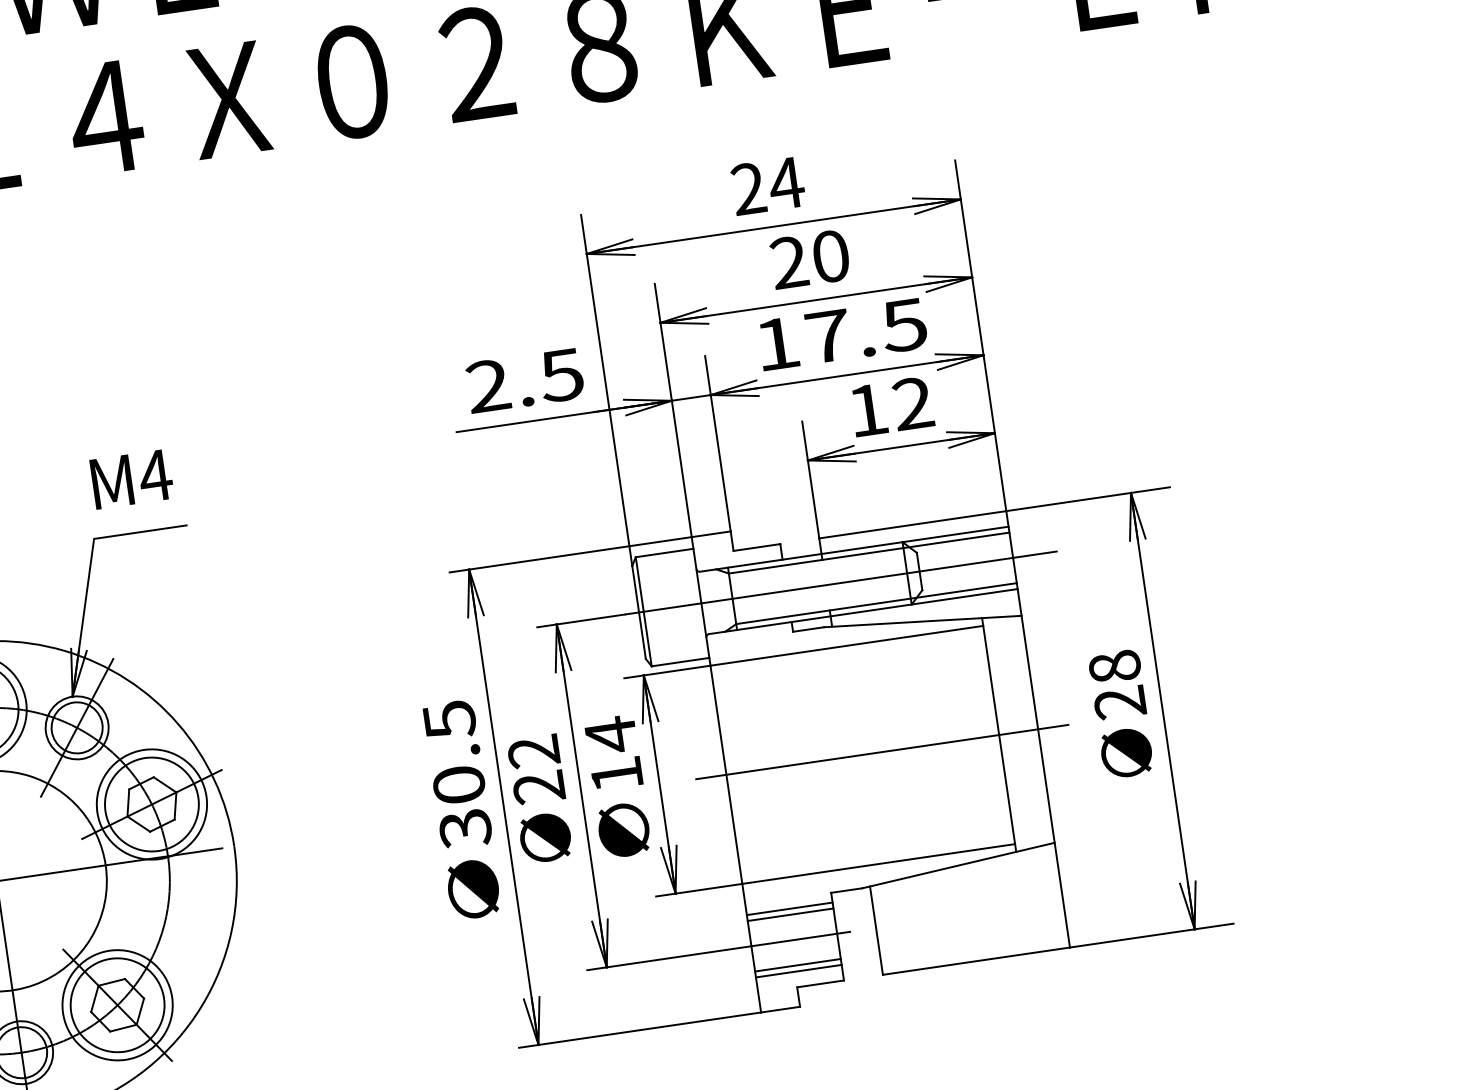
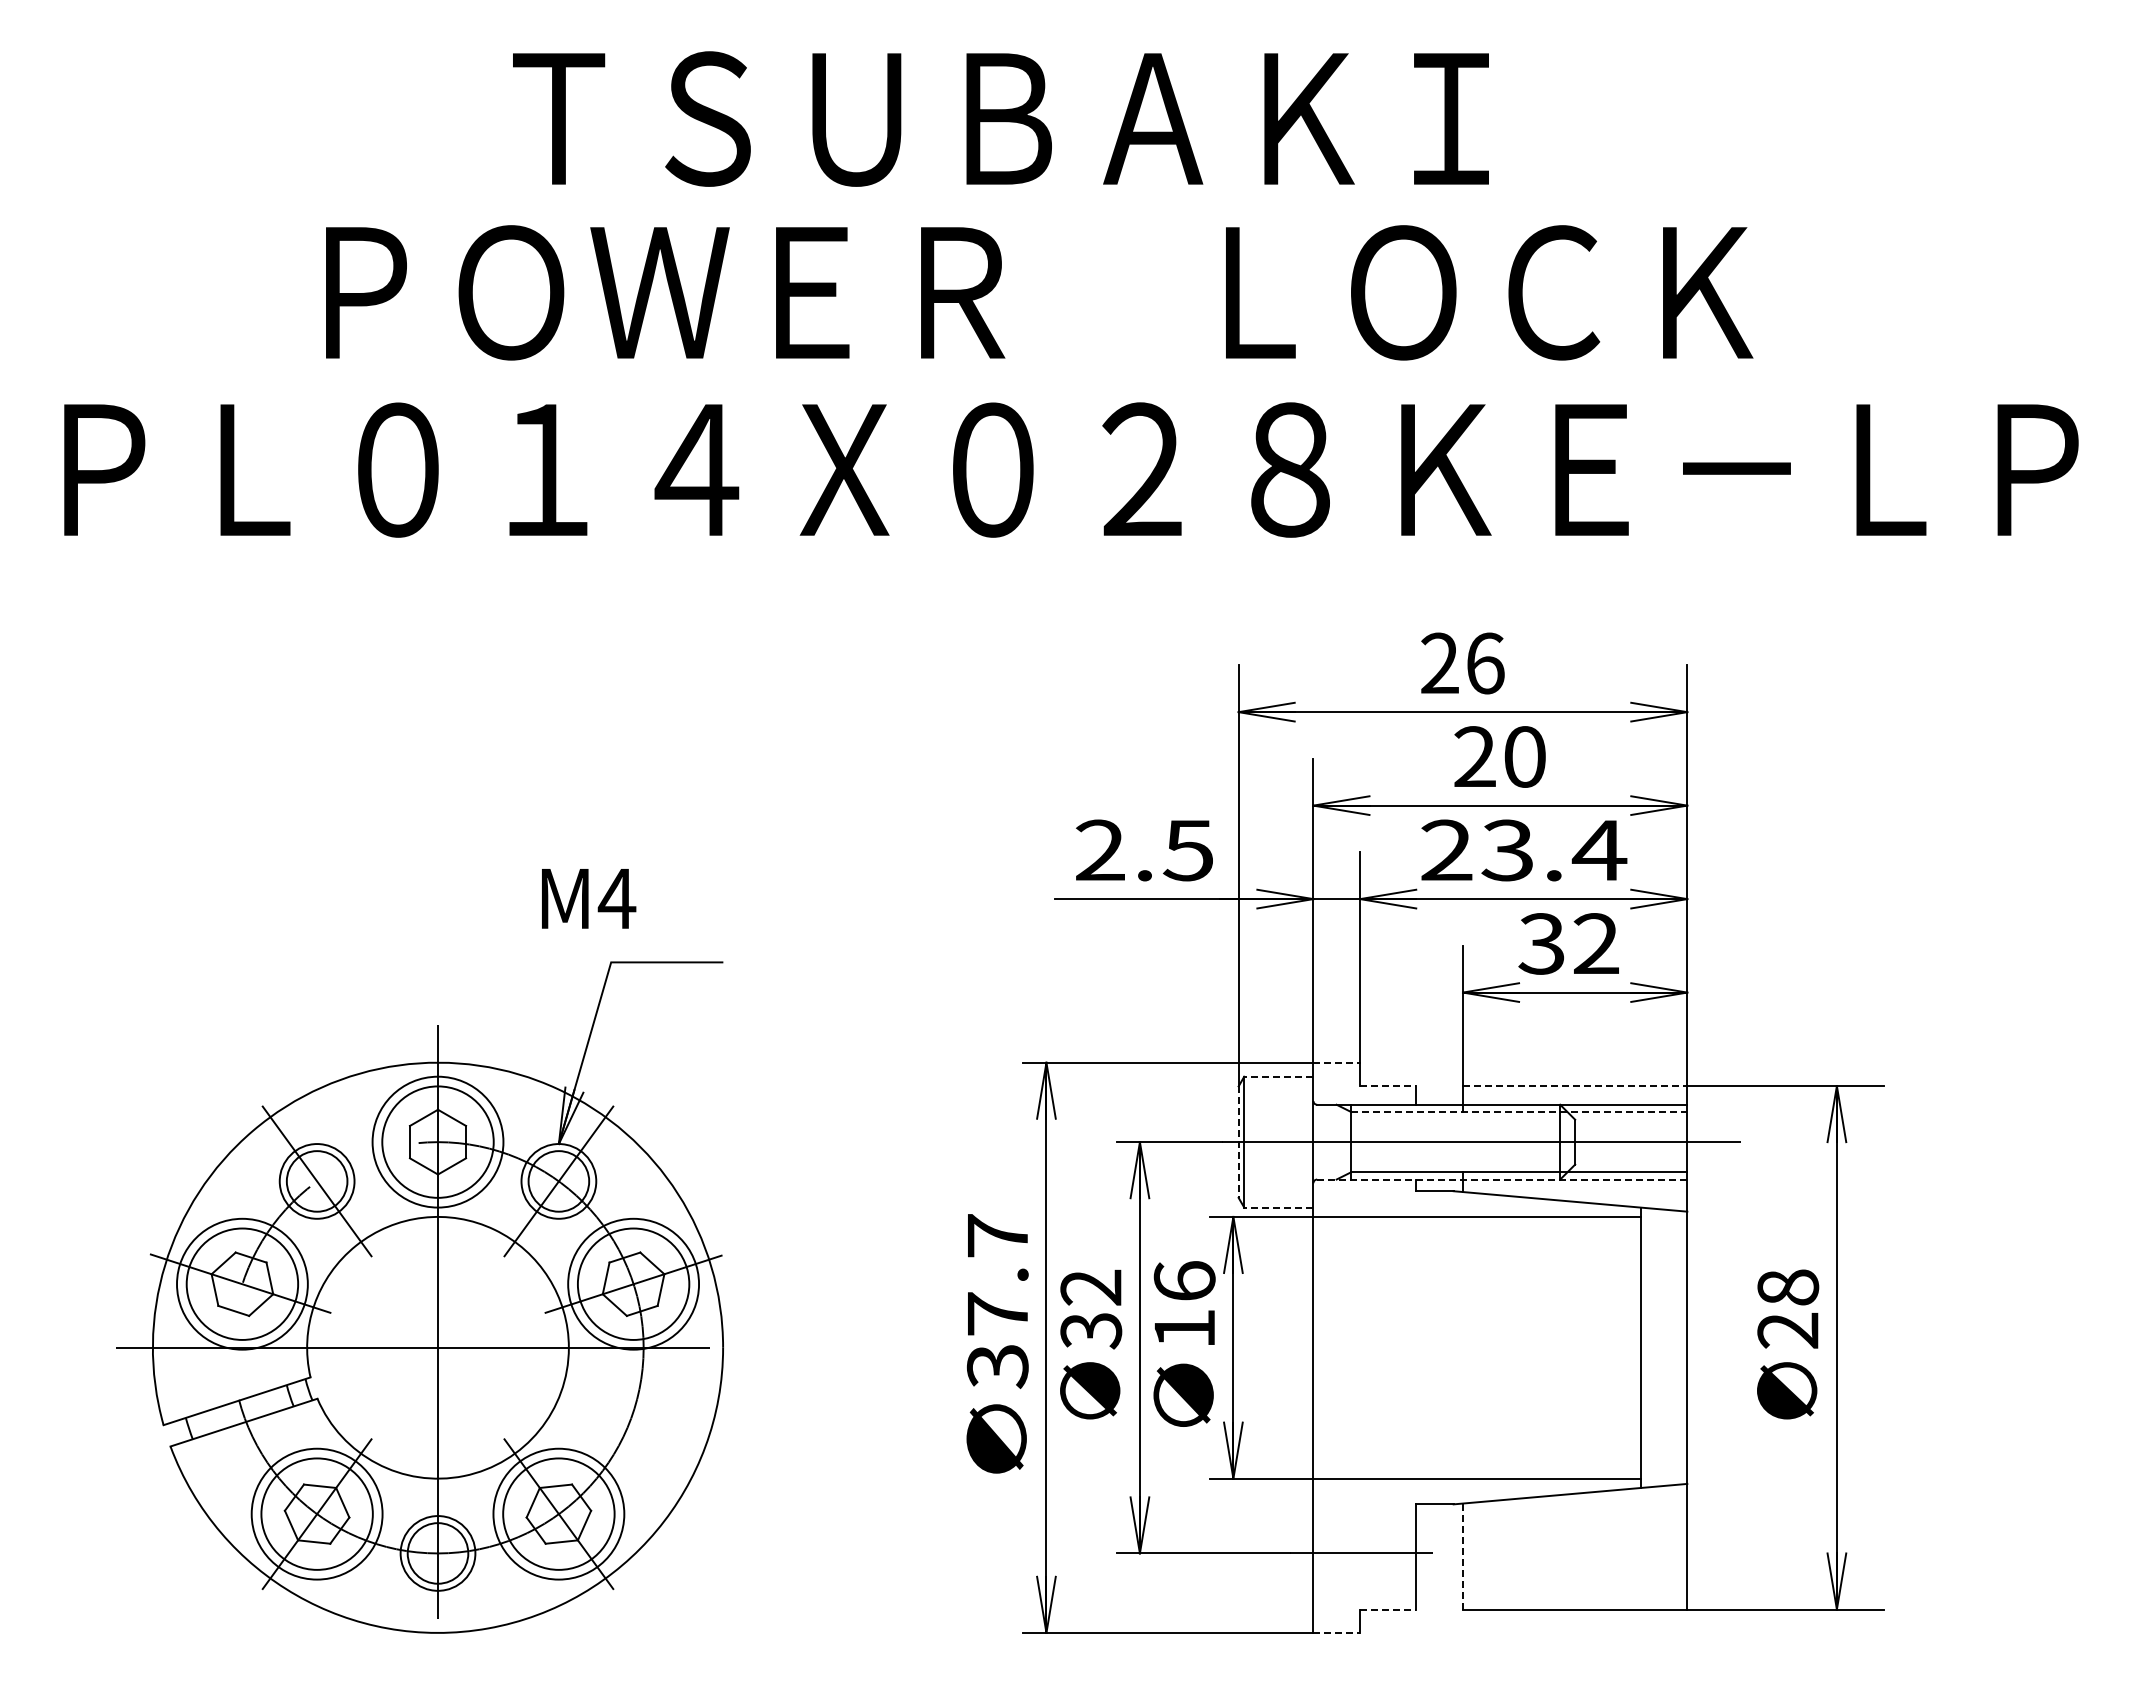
text: (785, 183) -> (1484, 663), 24 -> 26
text: (841, 334) -> (1524, 850), 17.5 -> 23.4
text: (867, 410) -> (1541, 943), 12 -> 32
text: (132, 478) -> (589, 898), moved
line: (913, 525) -> (1575, 1086), solid -> dashed
line: (711, 534) -> (1337, 1062), solid -> dashed
line: (757, 547) -> (1388, 1086), solid -> dashed
line: (664, 552) -> (1278, 1076), solid -> dashed
line: (869, 552) -> (1519, 1111), solid -> dashed
line: (862, 611) -> (1501, 1179), solid -> dashed
line: (638, 612) -> (1238, 1142), solid -> dashed
line: (680, 662) -> (1278, 1207), solid -> dashed
text: (610, 735) -> (1184, 1281), 14 -> 16
line: (882, 751) -> (1500, 1347), removed
text: (454, 752) -> (997, 1274), 30.5 -> 37.7
text: (539, 788) -> (1091, 1331), 22 -> 32
line: (789, 909) -> (1364, 1516), removed
line: (790, 915) -> (1364, 1523), removed
line: (876, 930) -> (1462, 1556), solid -> dashed
line: (797, 965) -> (1364, 1583), removed
line: (798, 970) -> (1364, 1590), removed
line: (820, 983) -> (1388, 1609), solid -> dashed
line: (781, 1009) -> (1337, 1632), solid -> dashed

